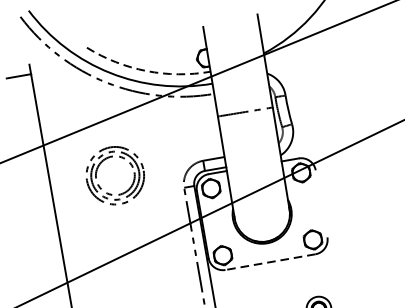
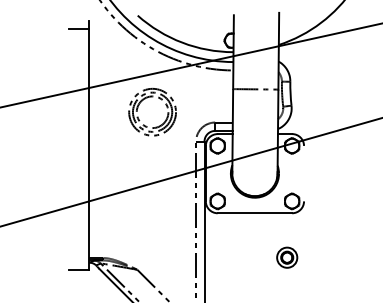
arc: (146, 70) -> (182, 42), dashed -> solid
part: (104, 161) -> (145, 99), moved
line: (270, 262) -> (254, 213), dashed -> solid

